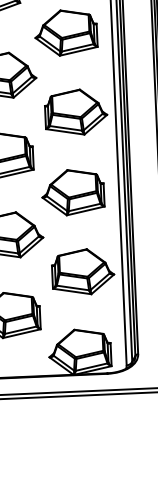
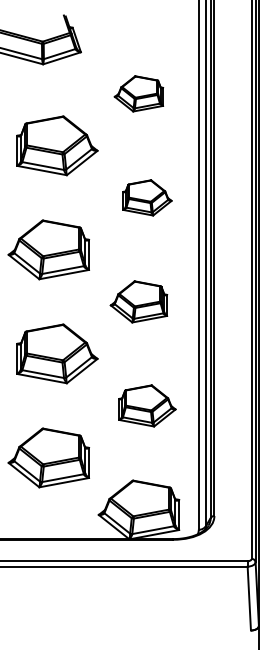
part: (65, 32) -> (138, 93), size x0.6
part: (76, 112) -> (147, 197), size x0.6
part: (72, 192) -> (138, 301), size x0.7
part: (83, 271) -> (147, 405), size x0.7

